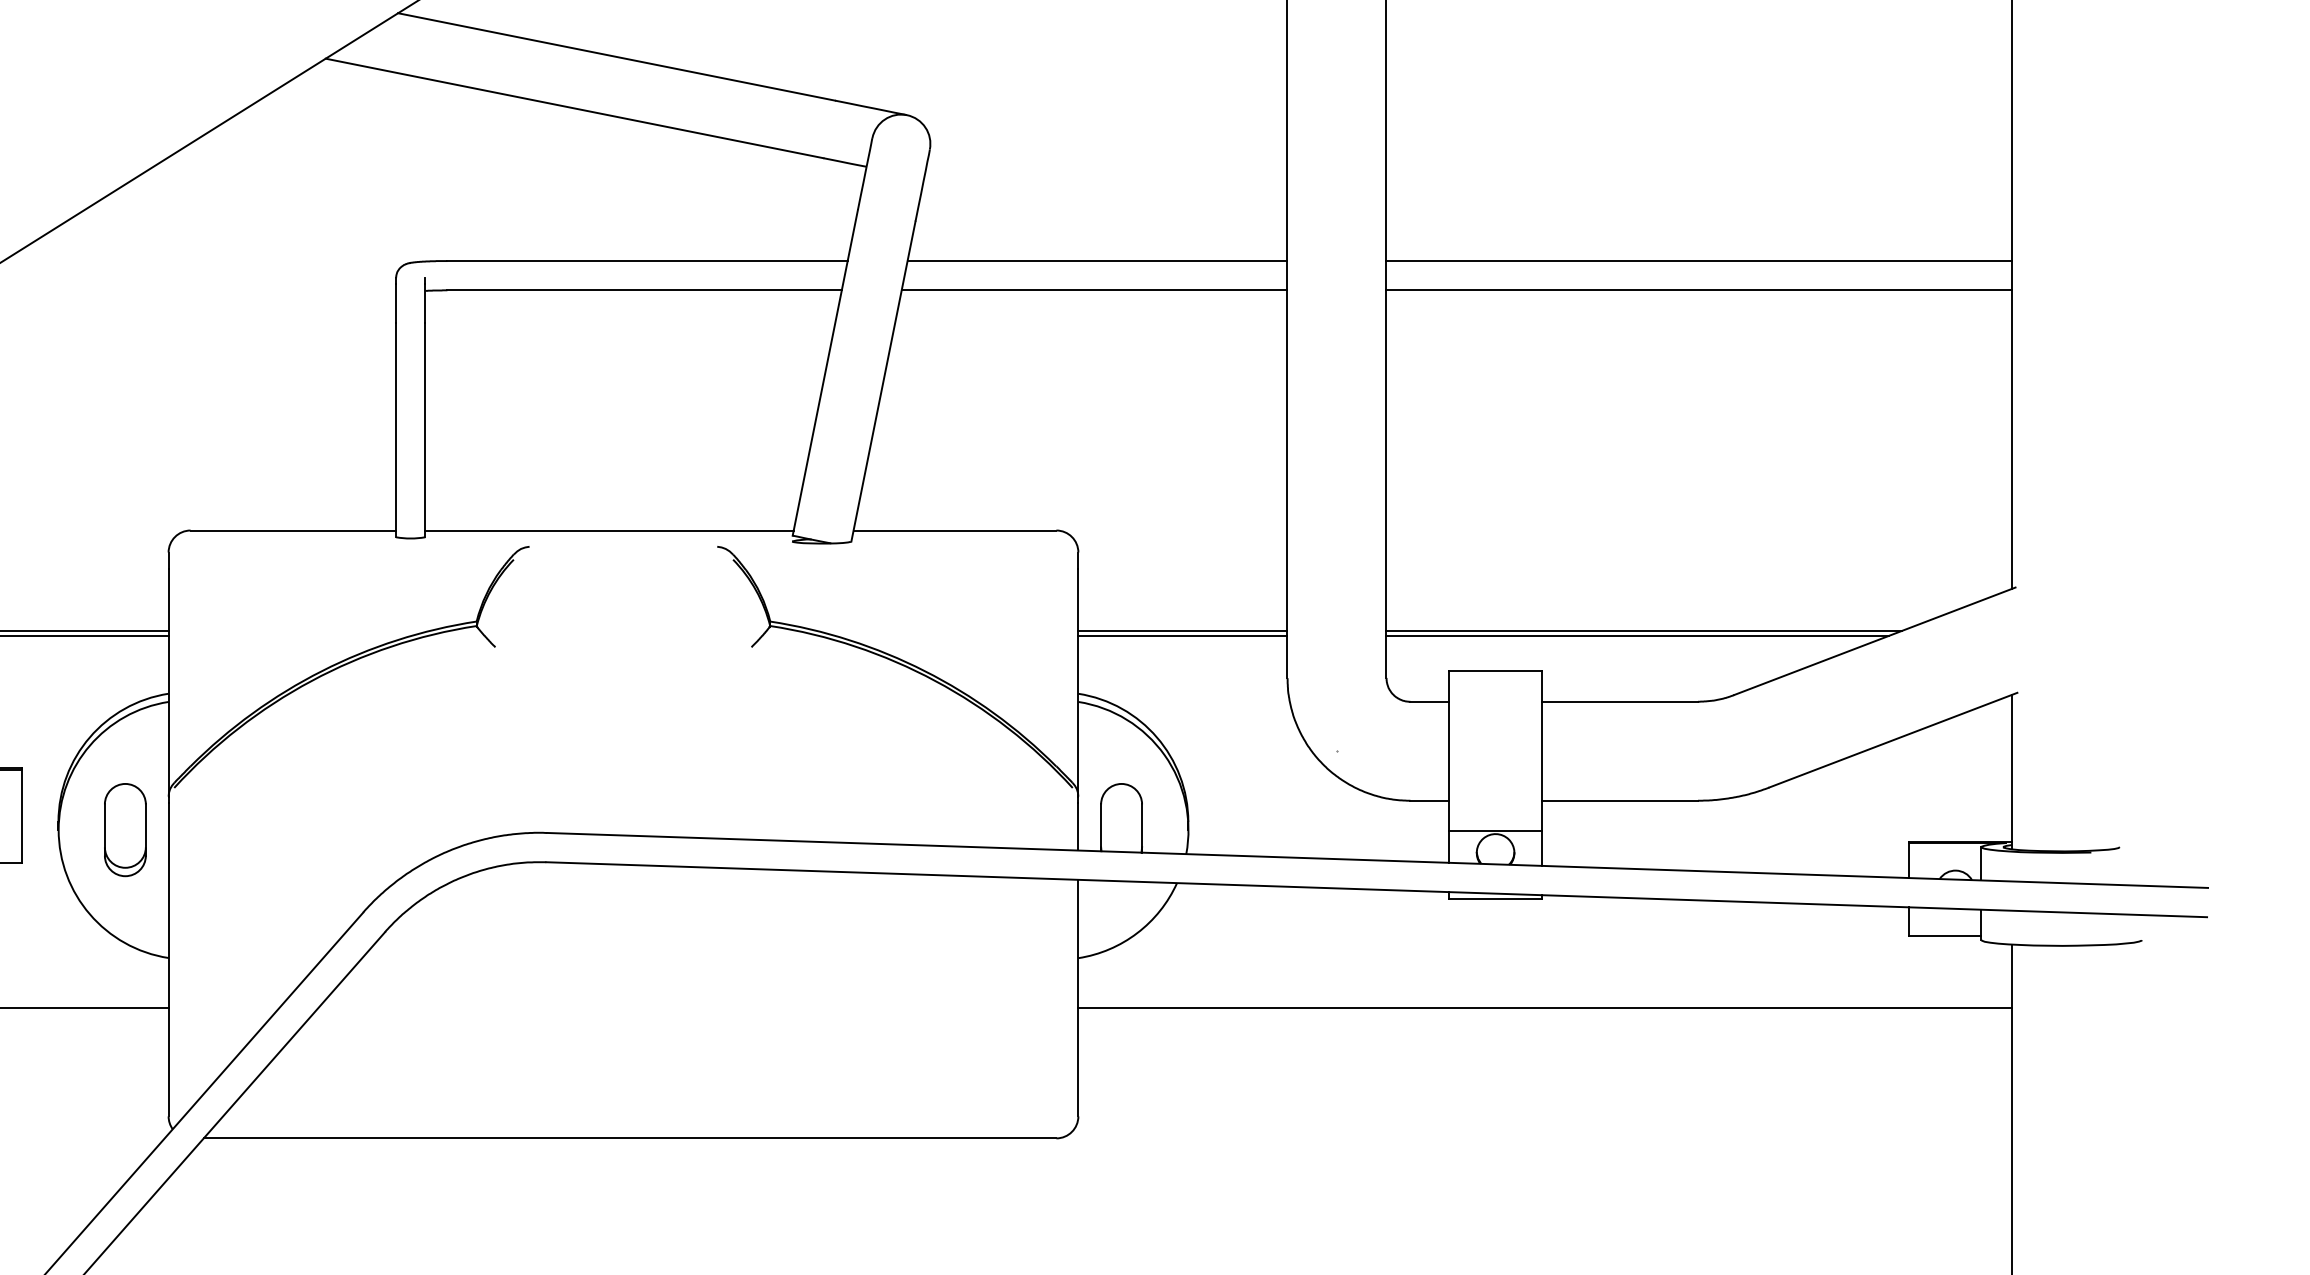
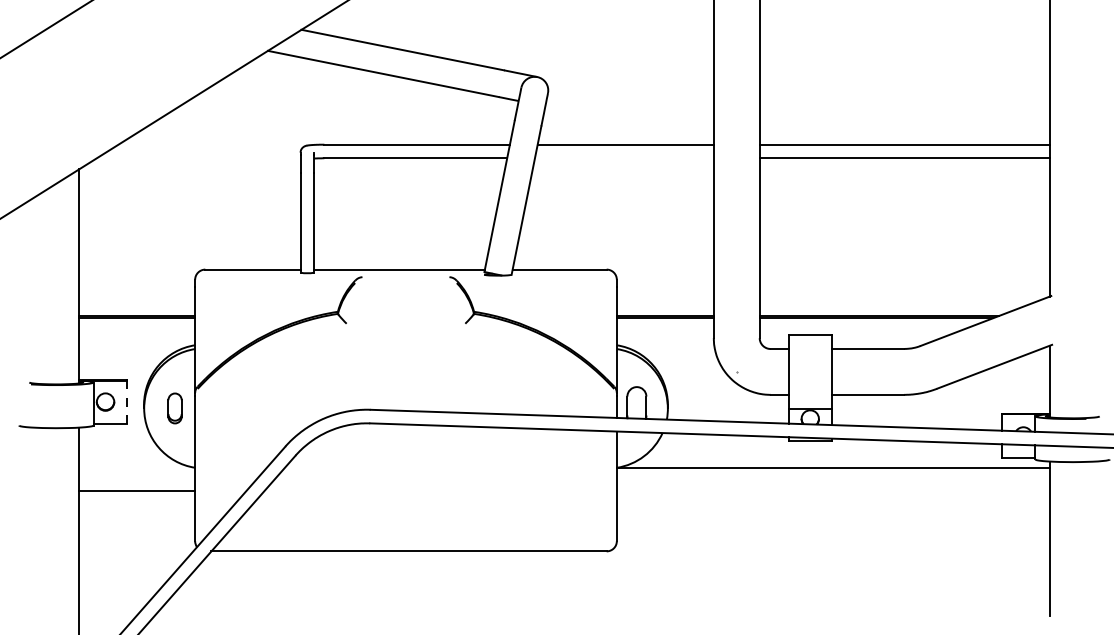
line: (1092, 290) -> (623, 158), removed
line: (22, 817) -> (127, 402), solid -> dashed
part: (124, 830) -> (174, 408), size x0.7
line: (1543, 1007) -> (832, 467), moved

